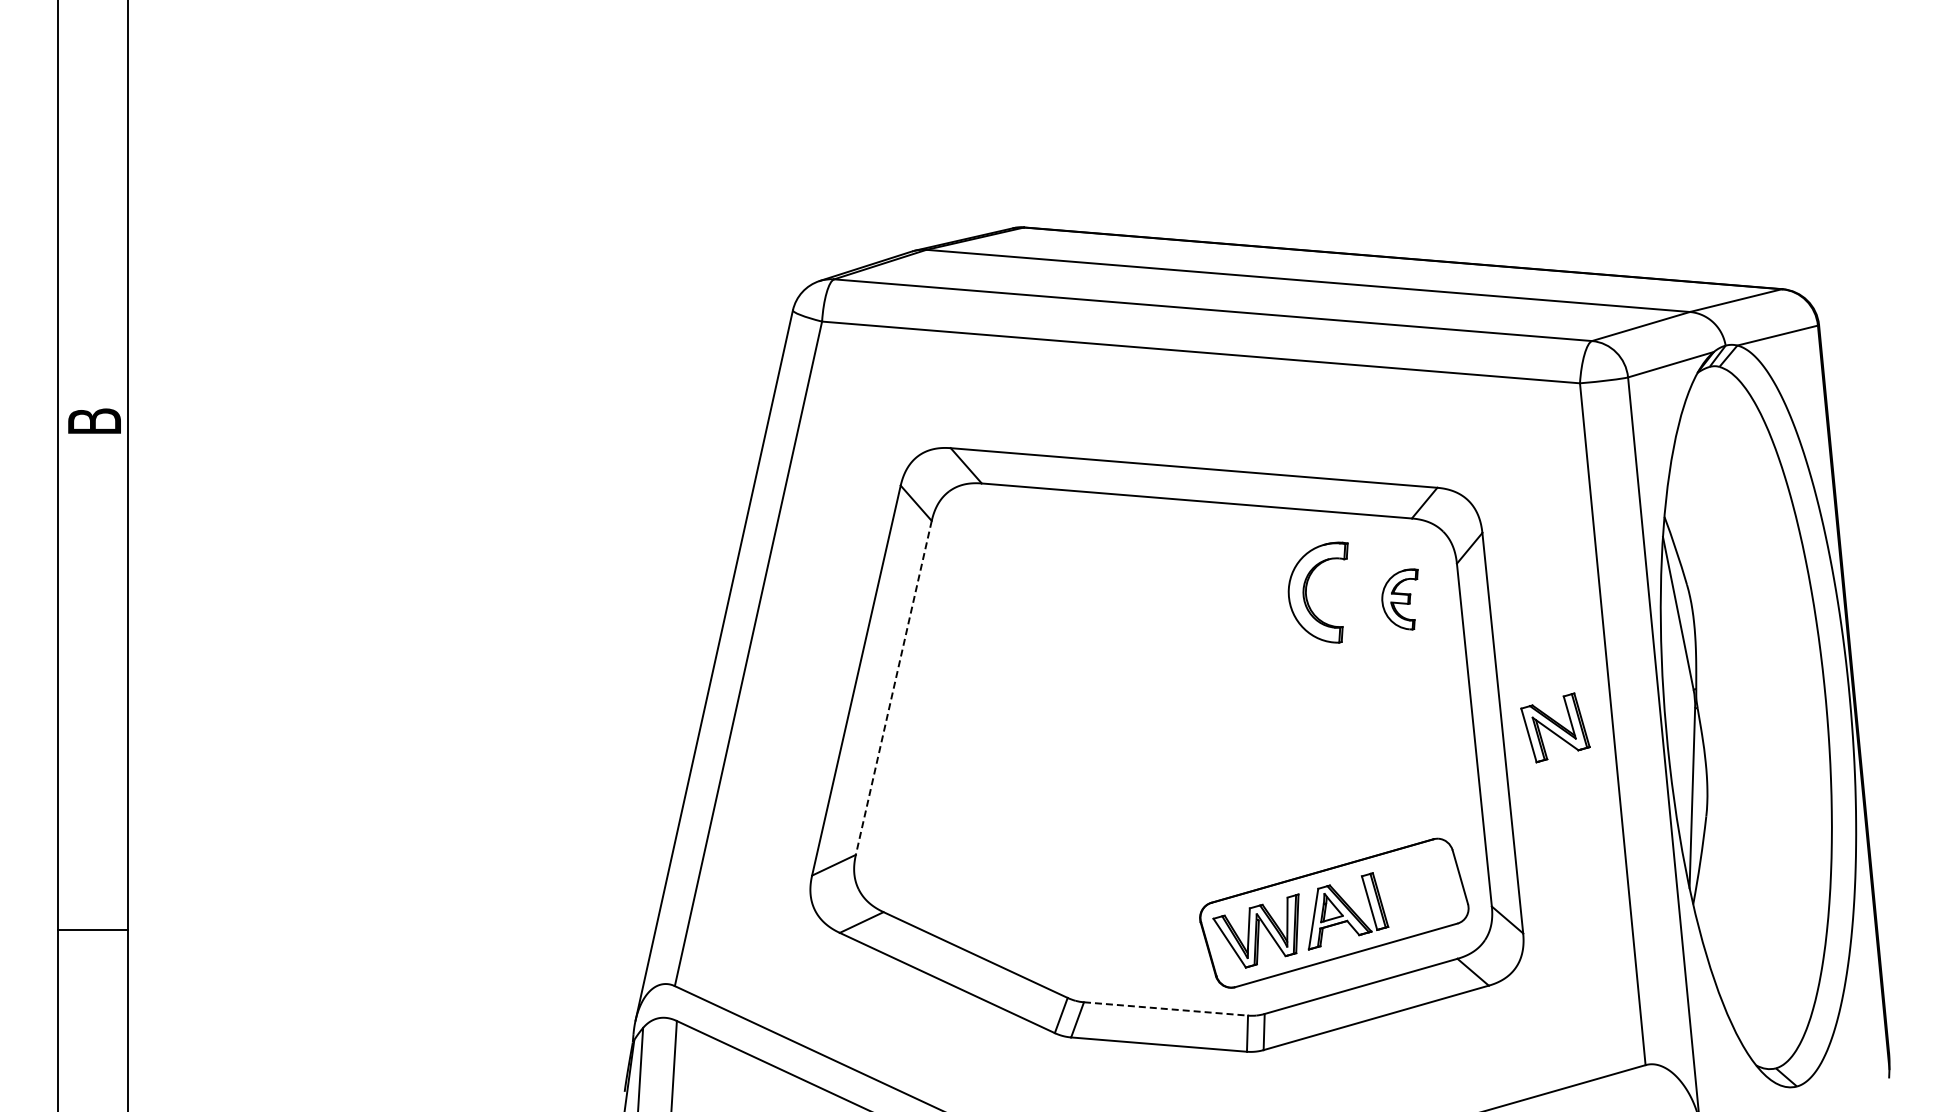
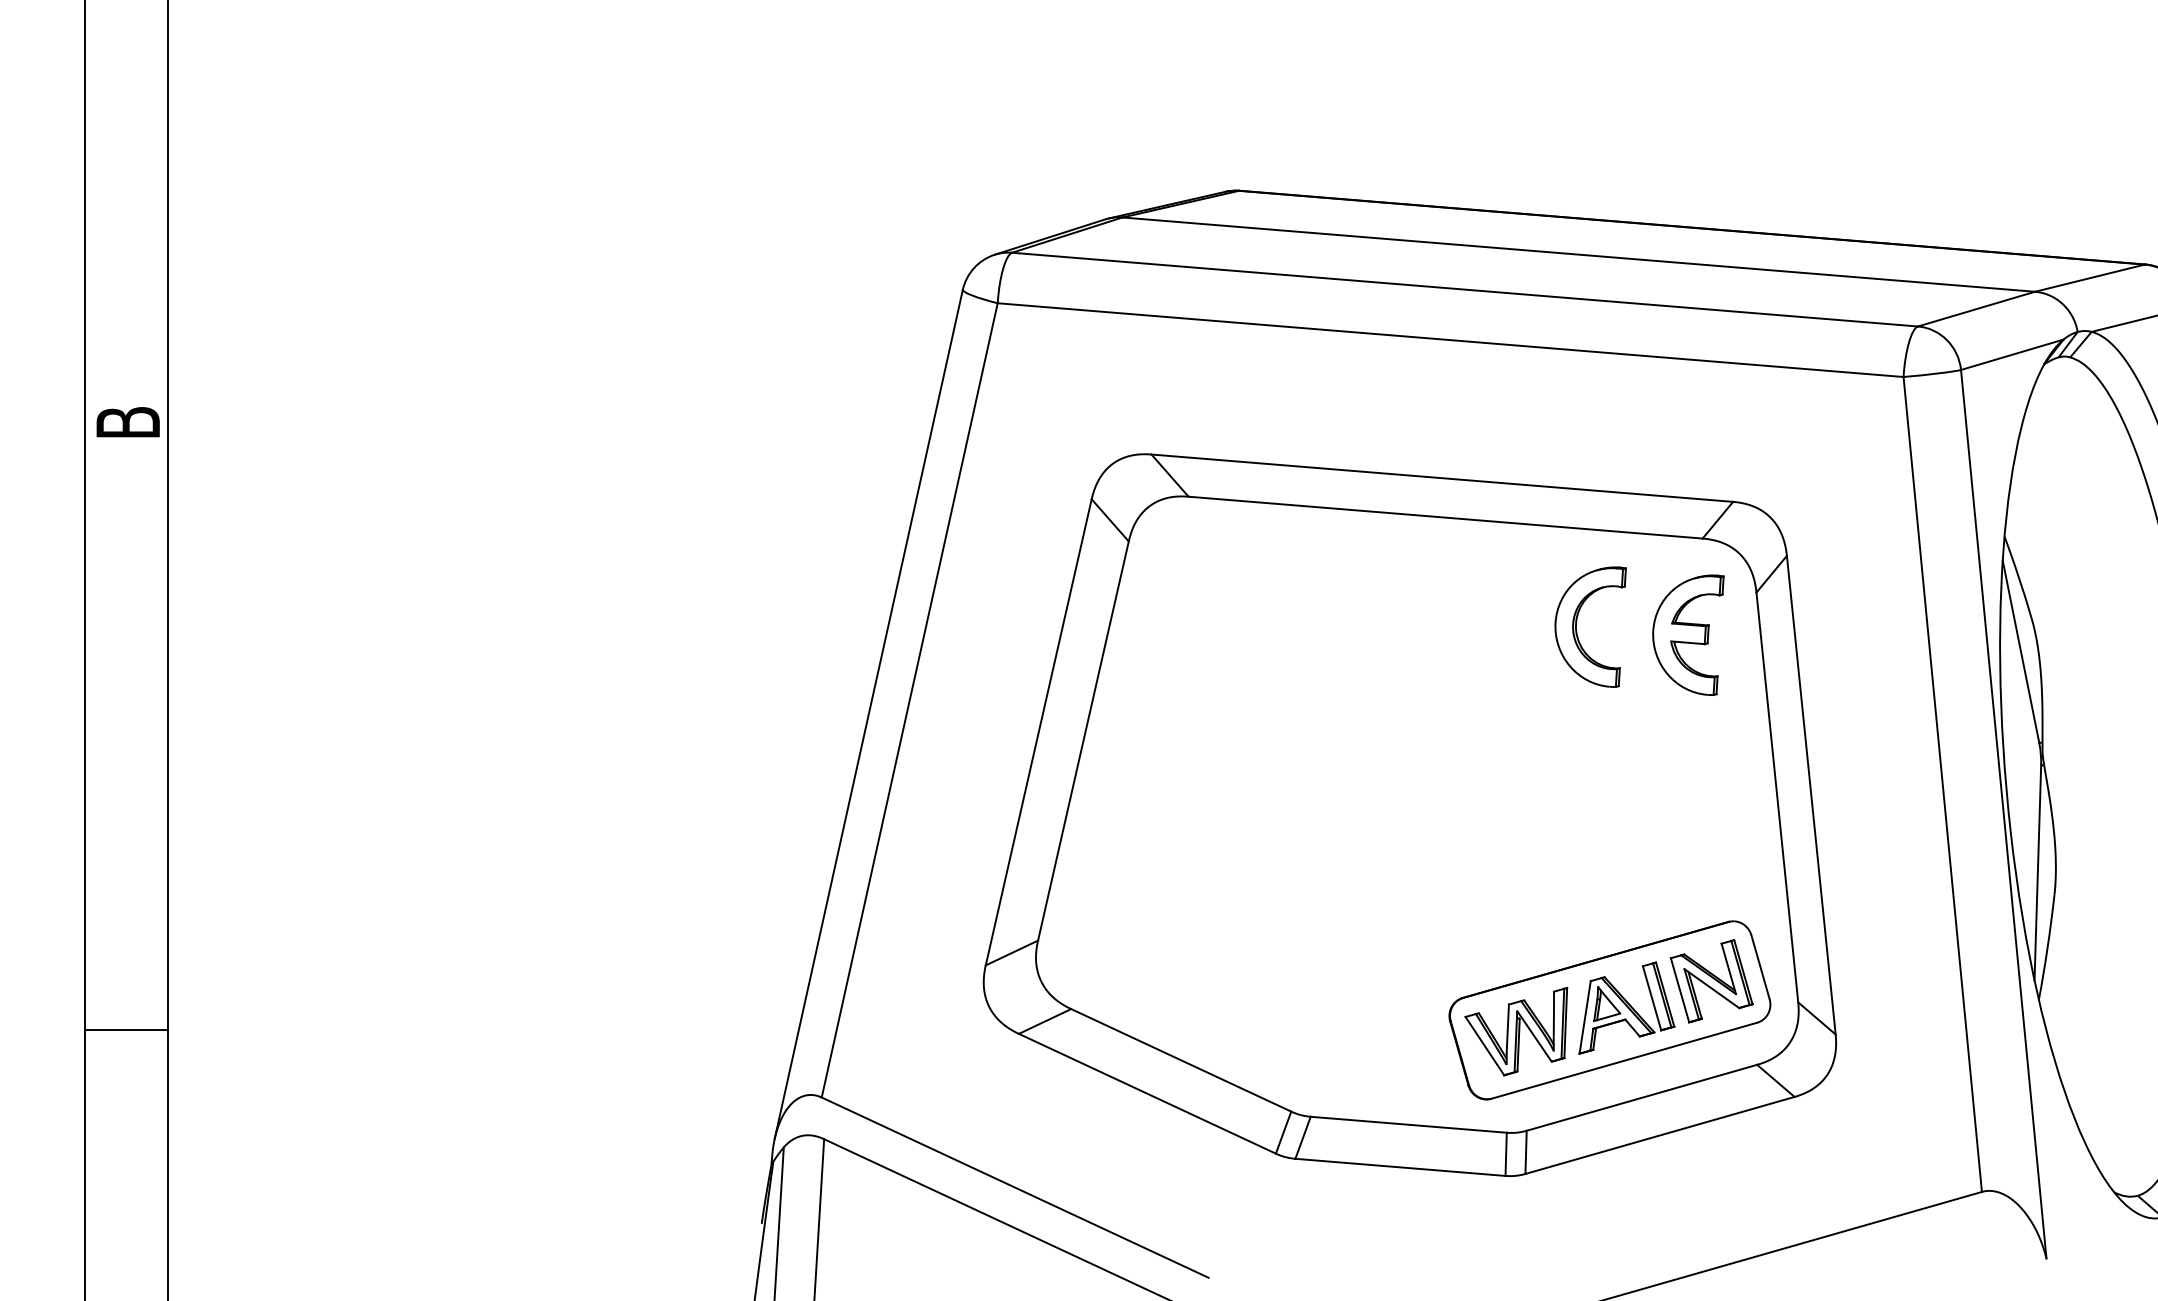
part: (1399, 599) -> (1687, 635), size x1.67
line: (893, 688) -> (1083, 741), dashed -> solid
part: (1555, 727) -> (1711, 980), moved
line: (1166, 1008) -> (1409, 1124), dashed -> solid

